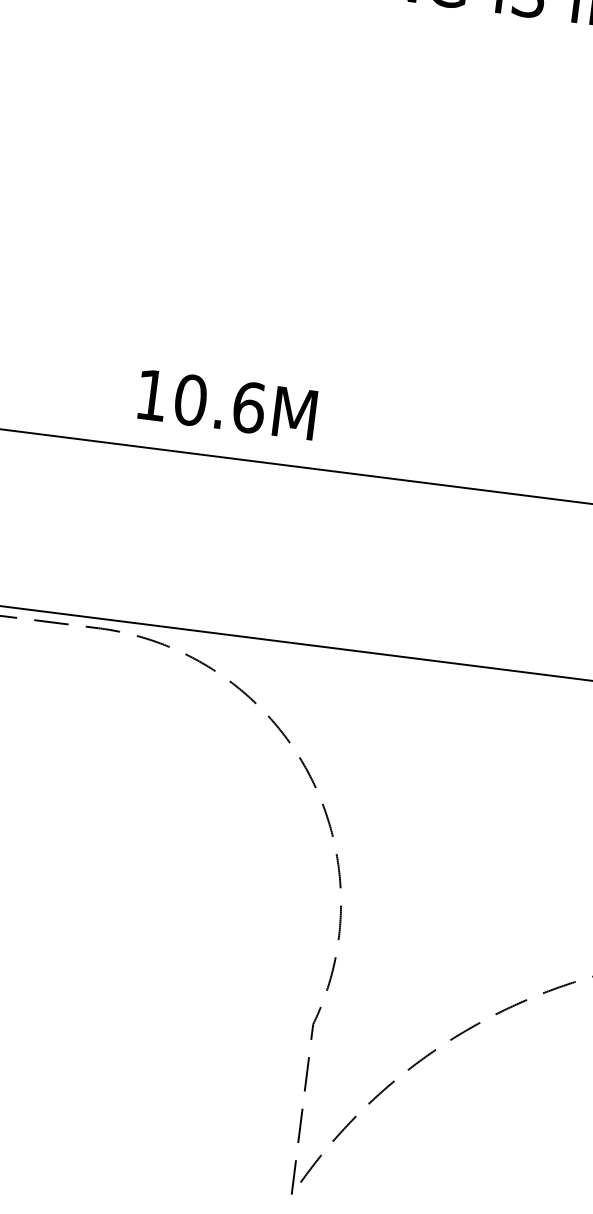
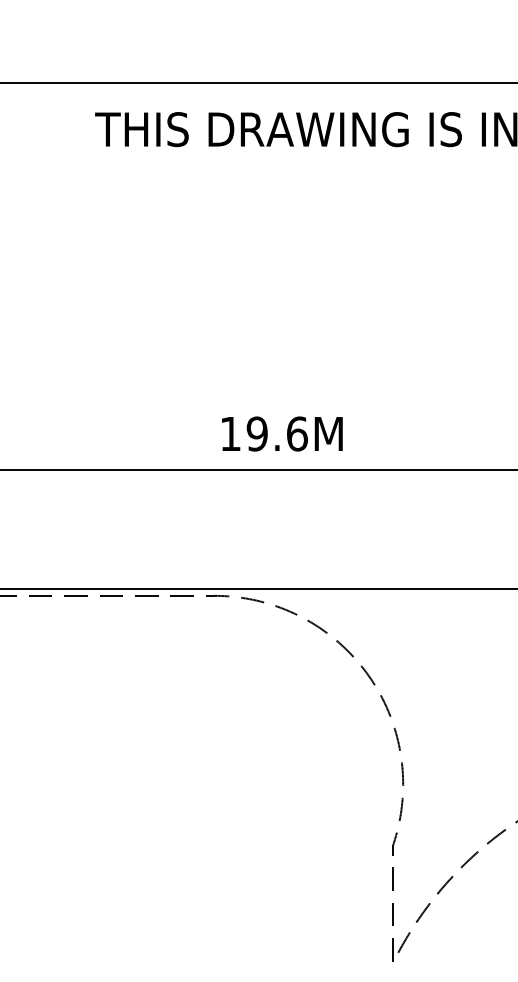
text: (189, 399) -> (256, 433), 10.6M -> 19.6M

